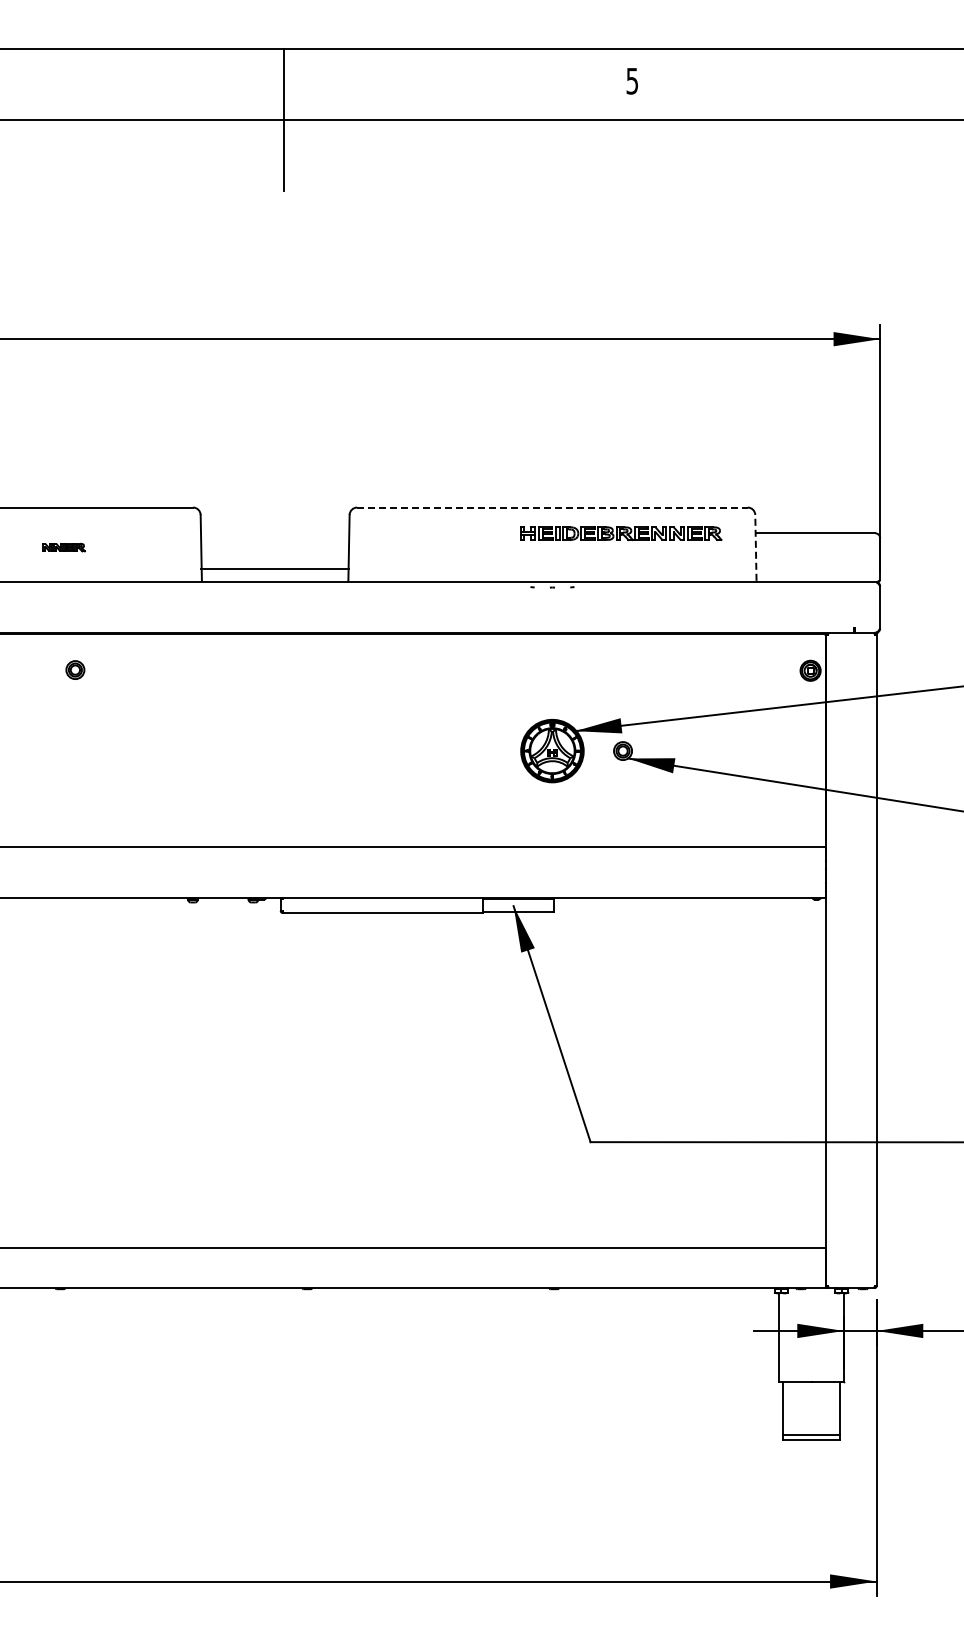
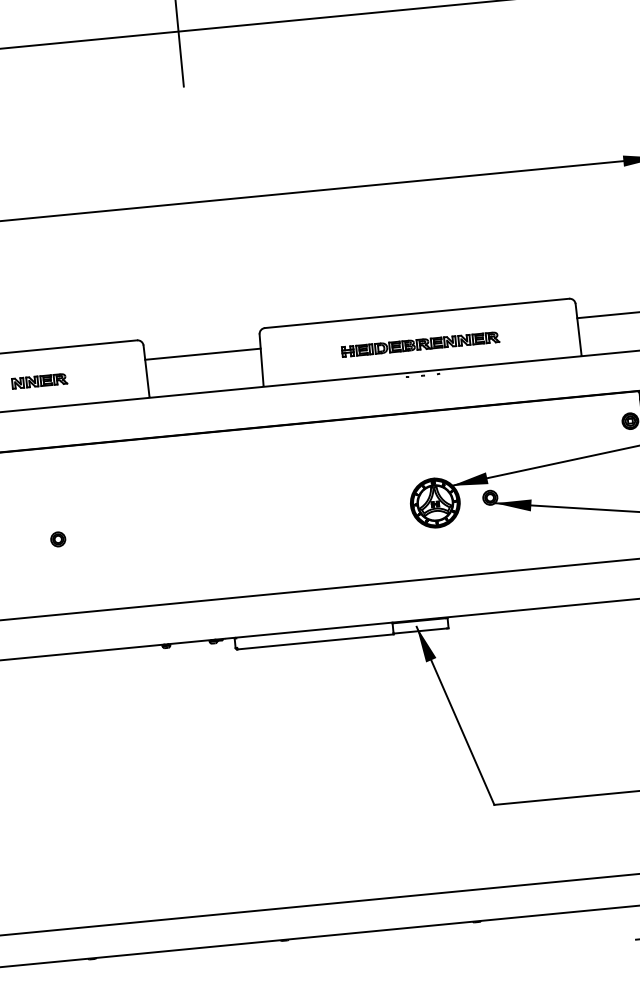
line: (552, 507) -> (417, 313), dashed -> solid
part: (621, 533) -> (420, 344), moved
part: (63, 547) -> (39, 381), size x1.67
line: (755, 547) -> (578, 329), dashed -> solid
line: (275, 569) -> (203, 354), moved
part: (75, 669) -> (58, 538), moved

